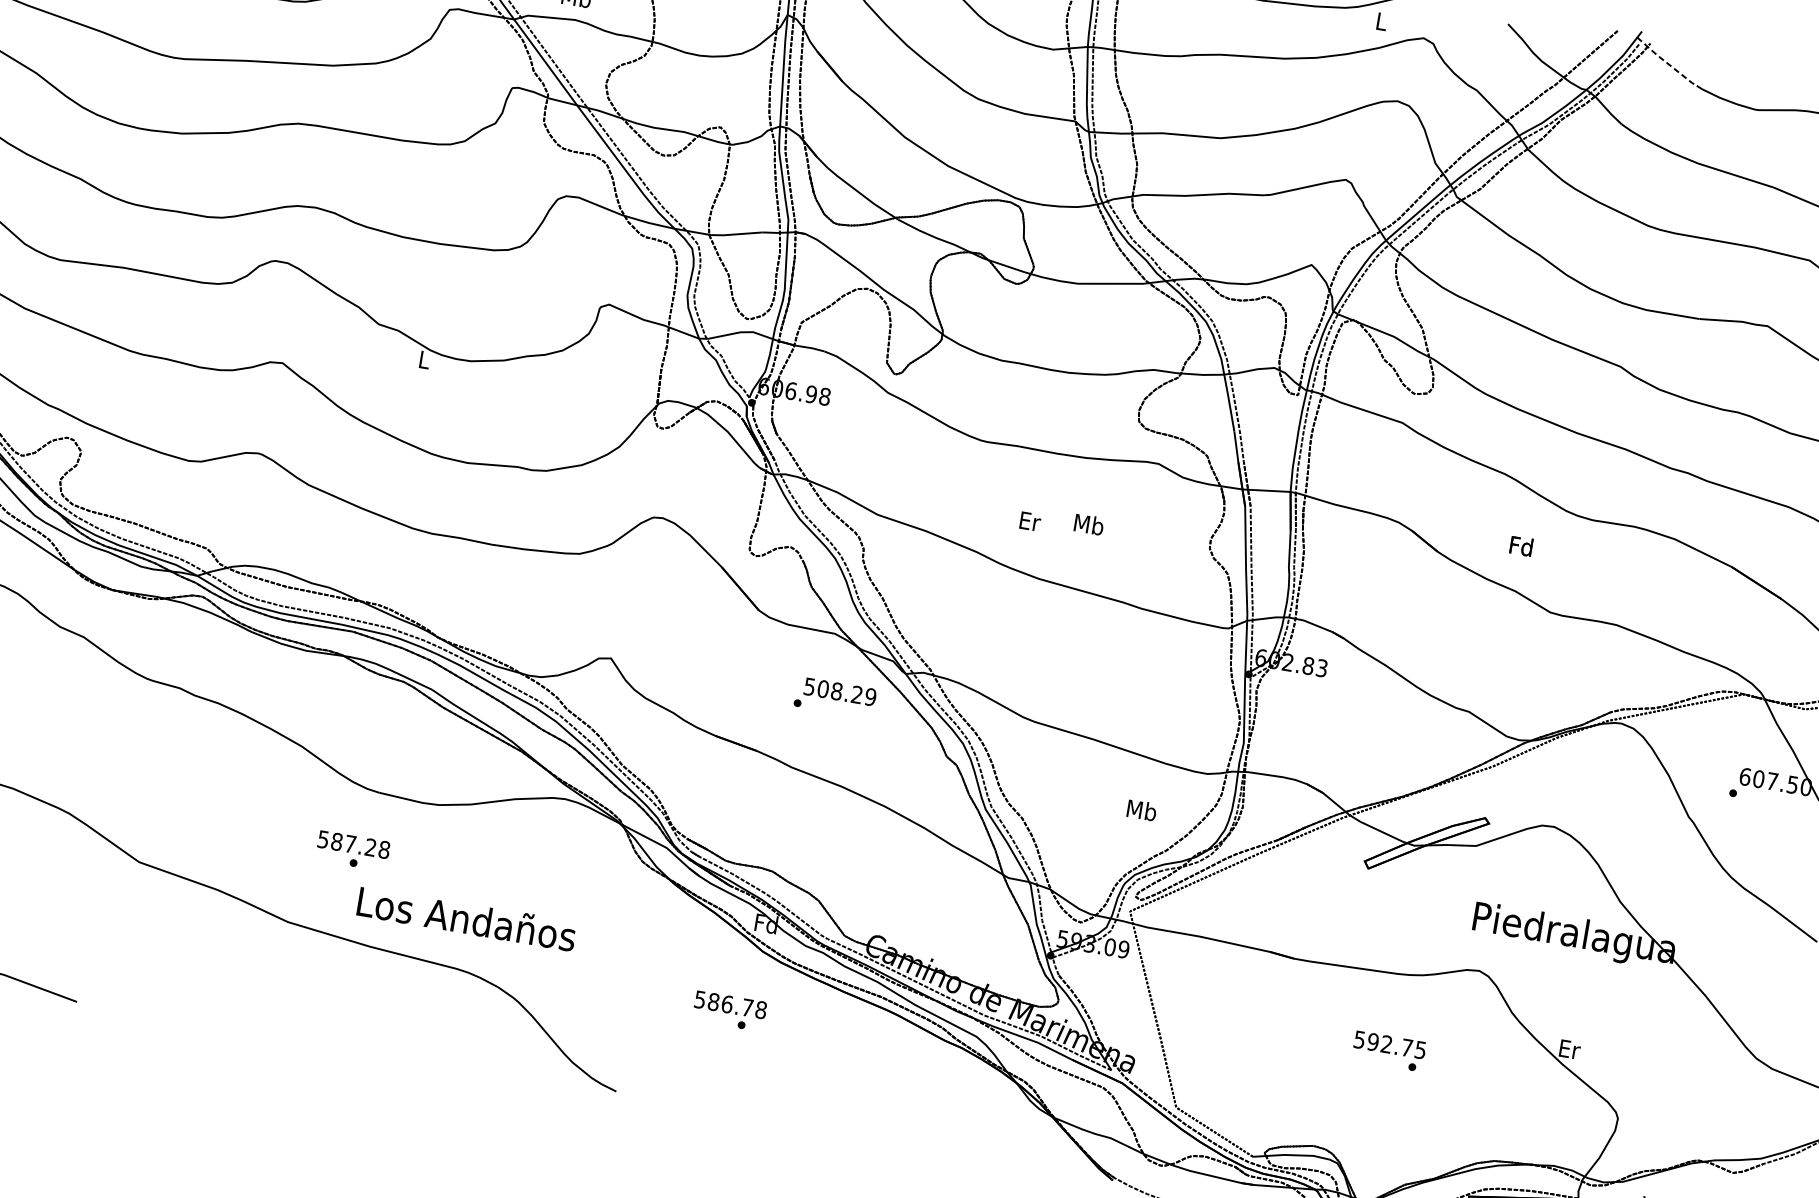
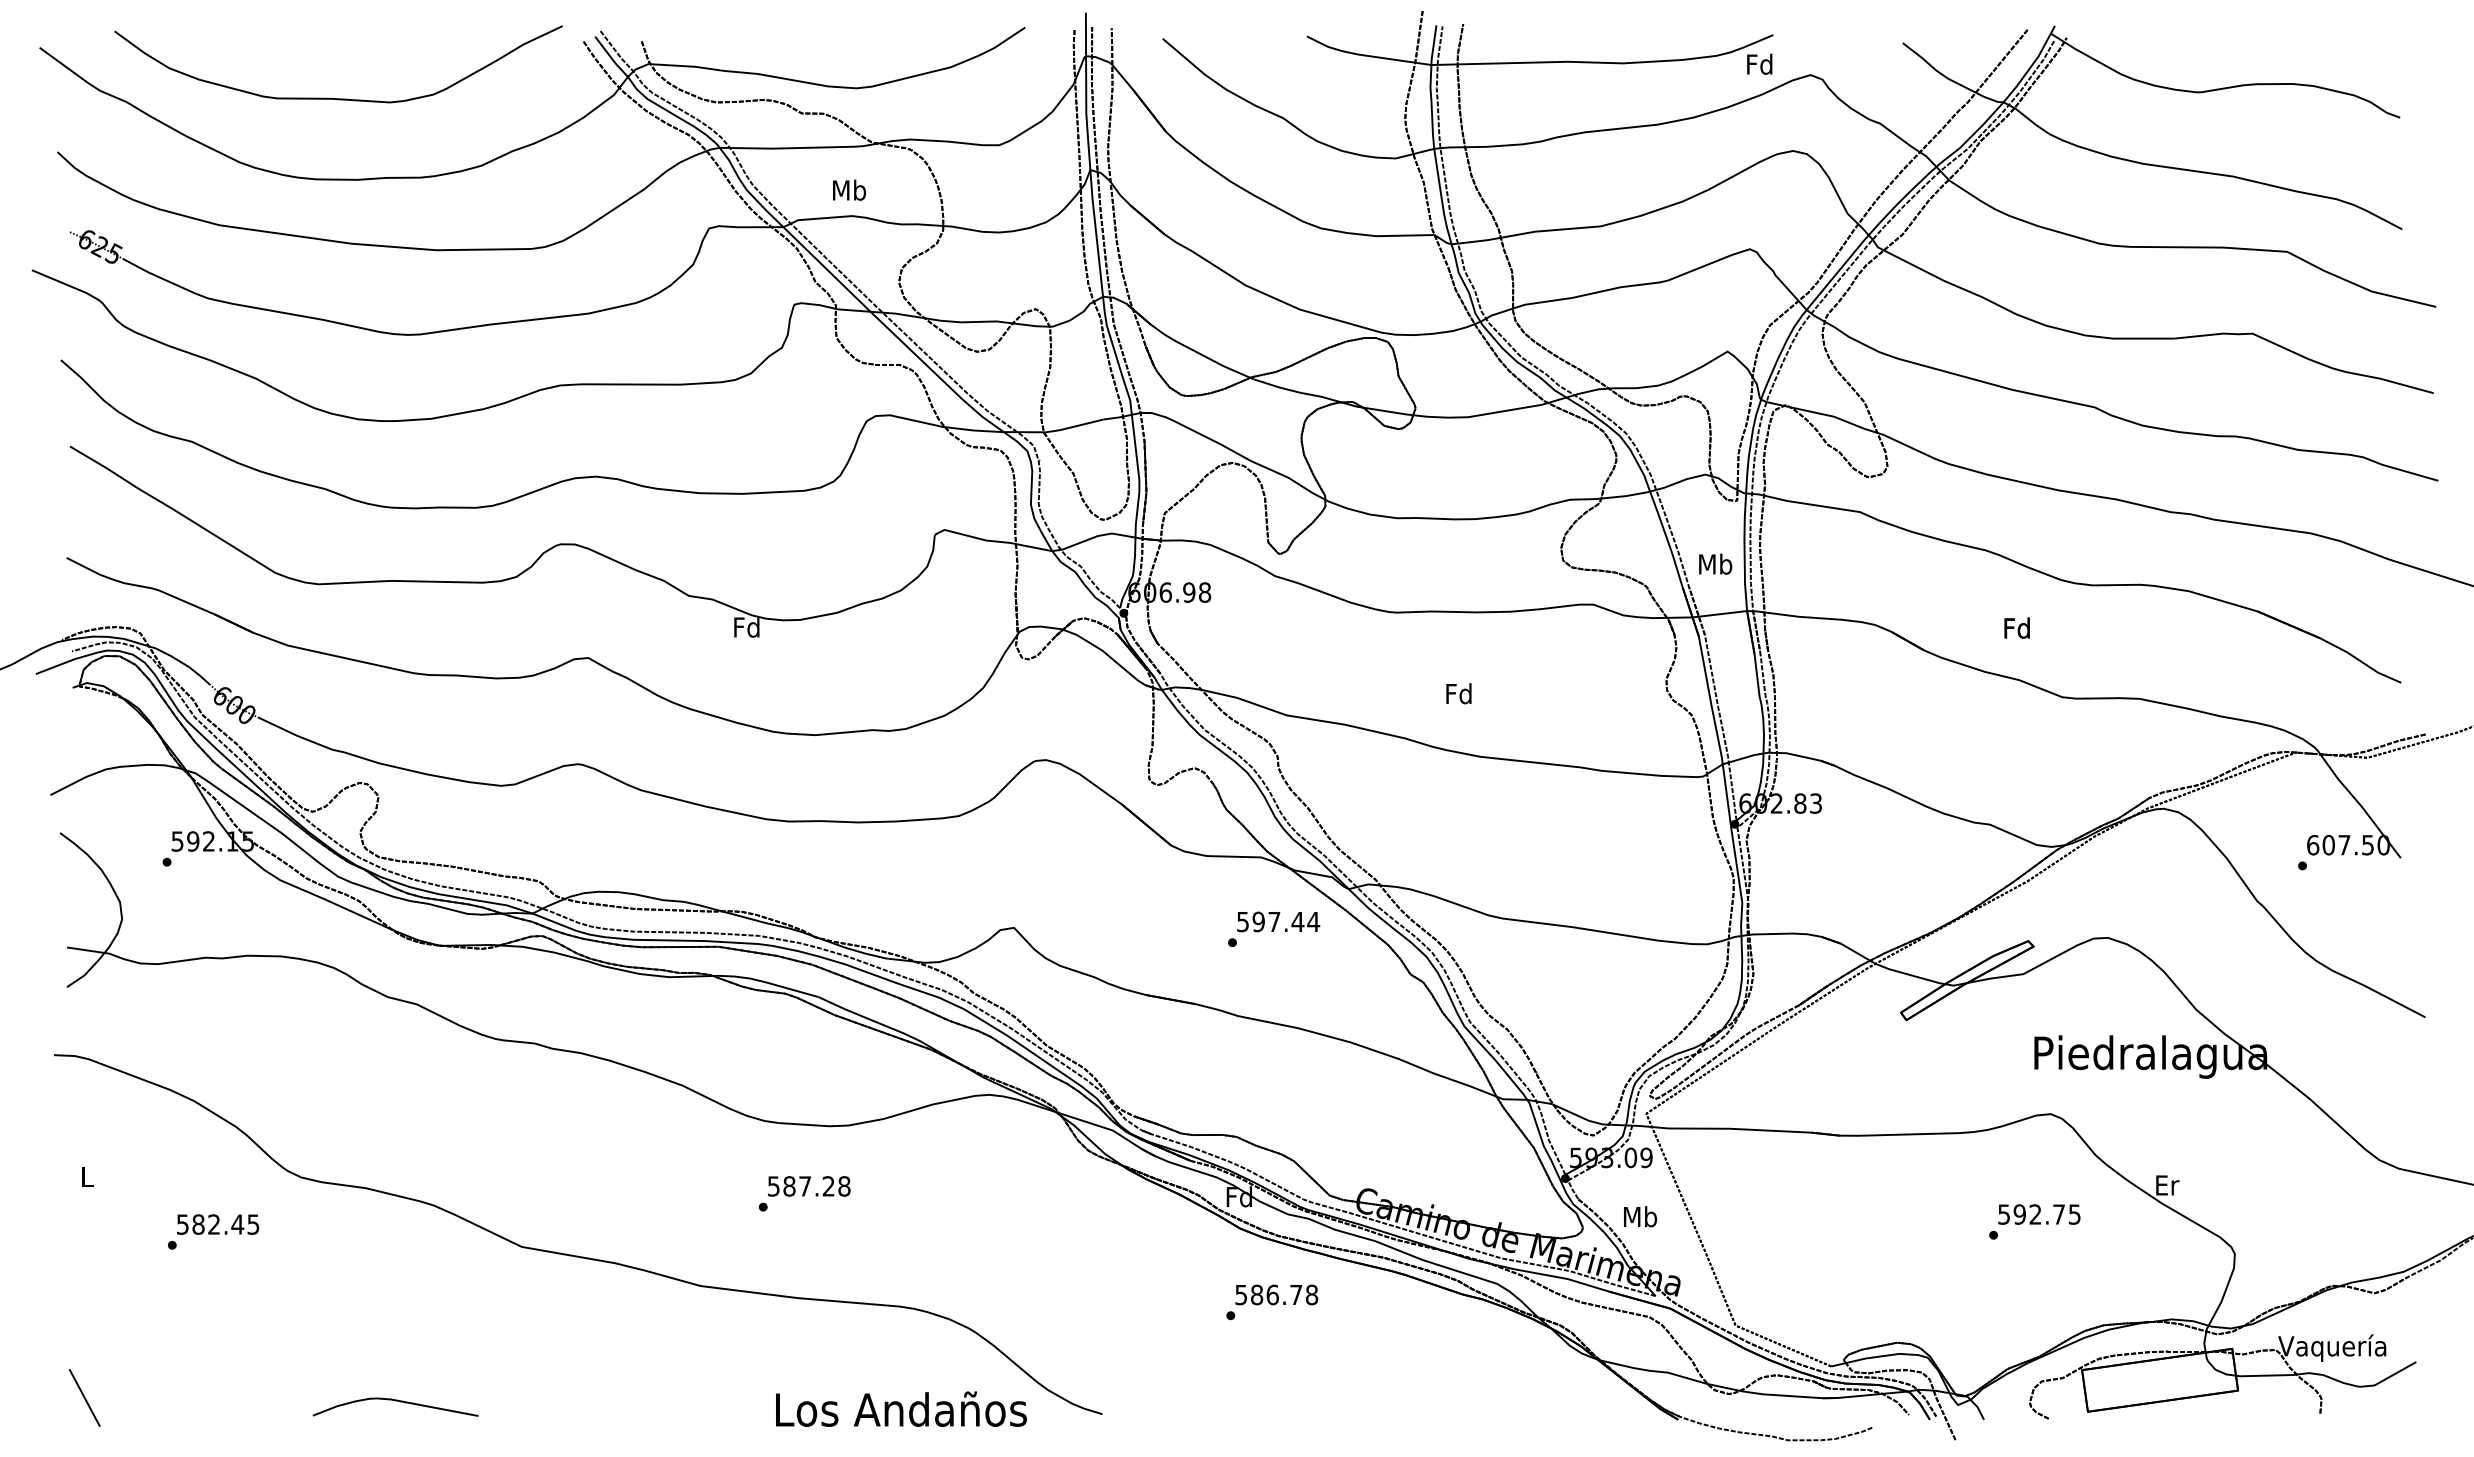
text: (1381, 20) -> (1759, 63), L -> Fd
line: (1666, 62) -> (2088, 56), dashed -> solid
text: (423, 359) -> (746, 627), L -> Fd
text: (1029, 520) -> (1458, 693), Er -> Fd
text: (1089, 524) -> (1715, 563), moved
text: (847, 692) -> (1286, 921), 508.29 -> 597.44
text: (1142, 810) -> (1640, 1216), moved
text: (354, 844) -> (809, 1186), moved
text: (467, 918) -> (901, 1408), moved
text: (730, 1004) -> (1276, 1294), moved
text: (1390, 1044) -> (2039, 1214), moved

